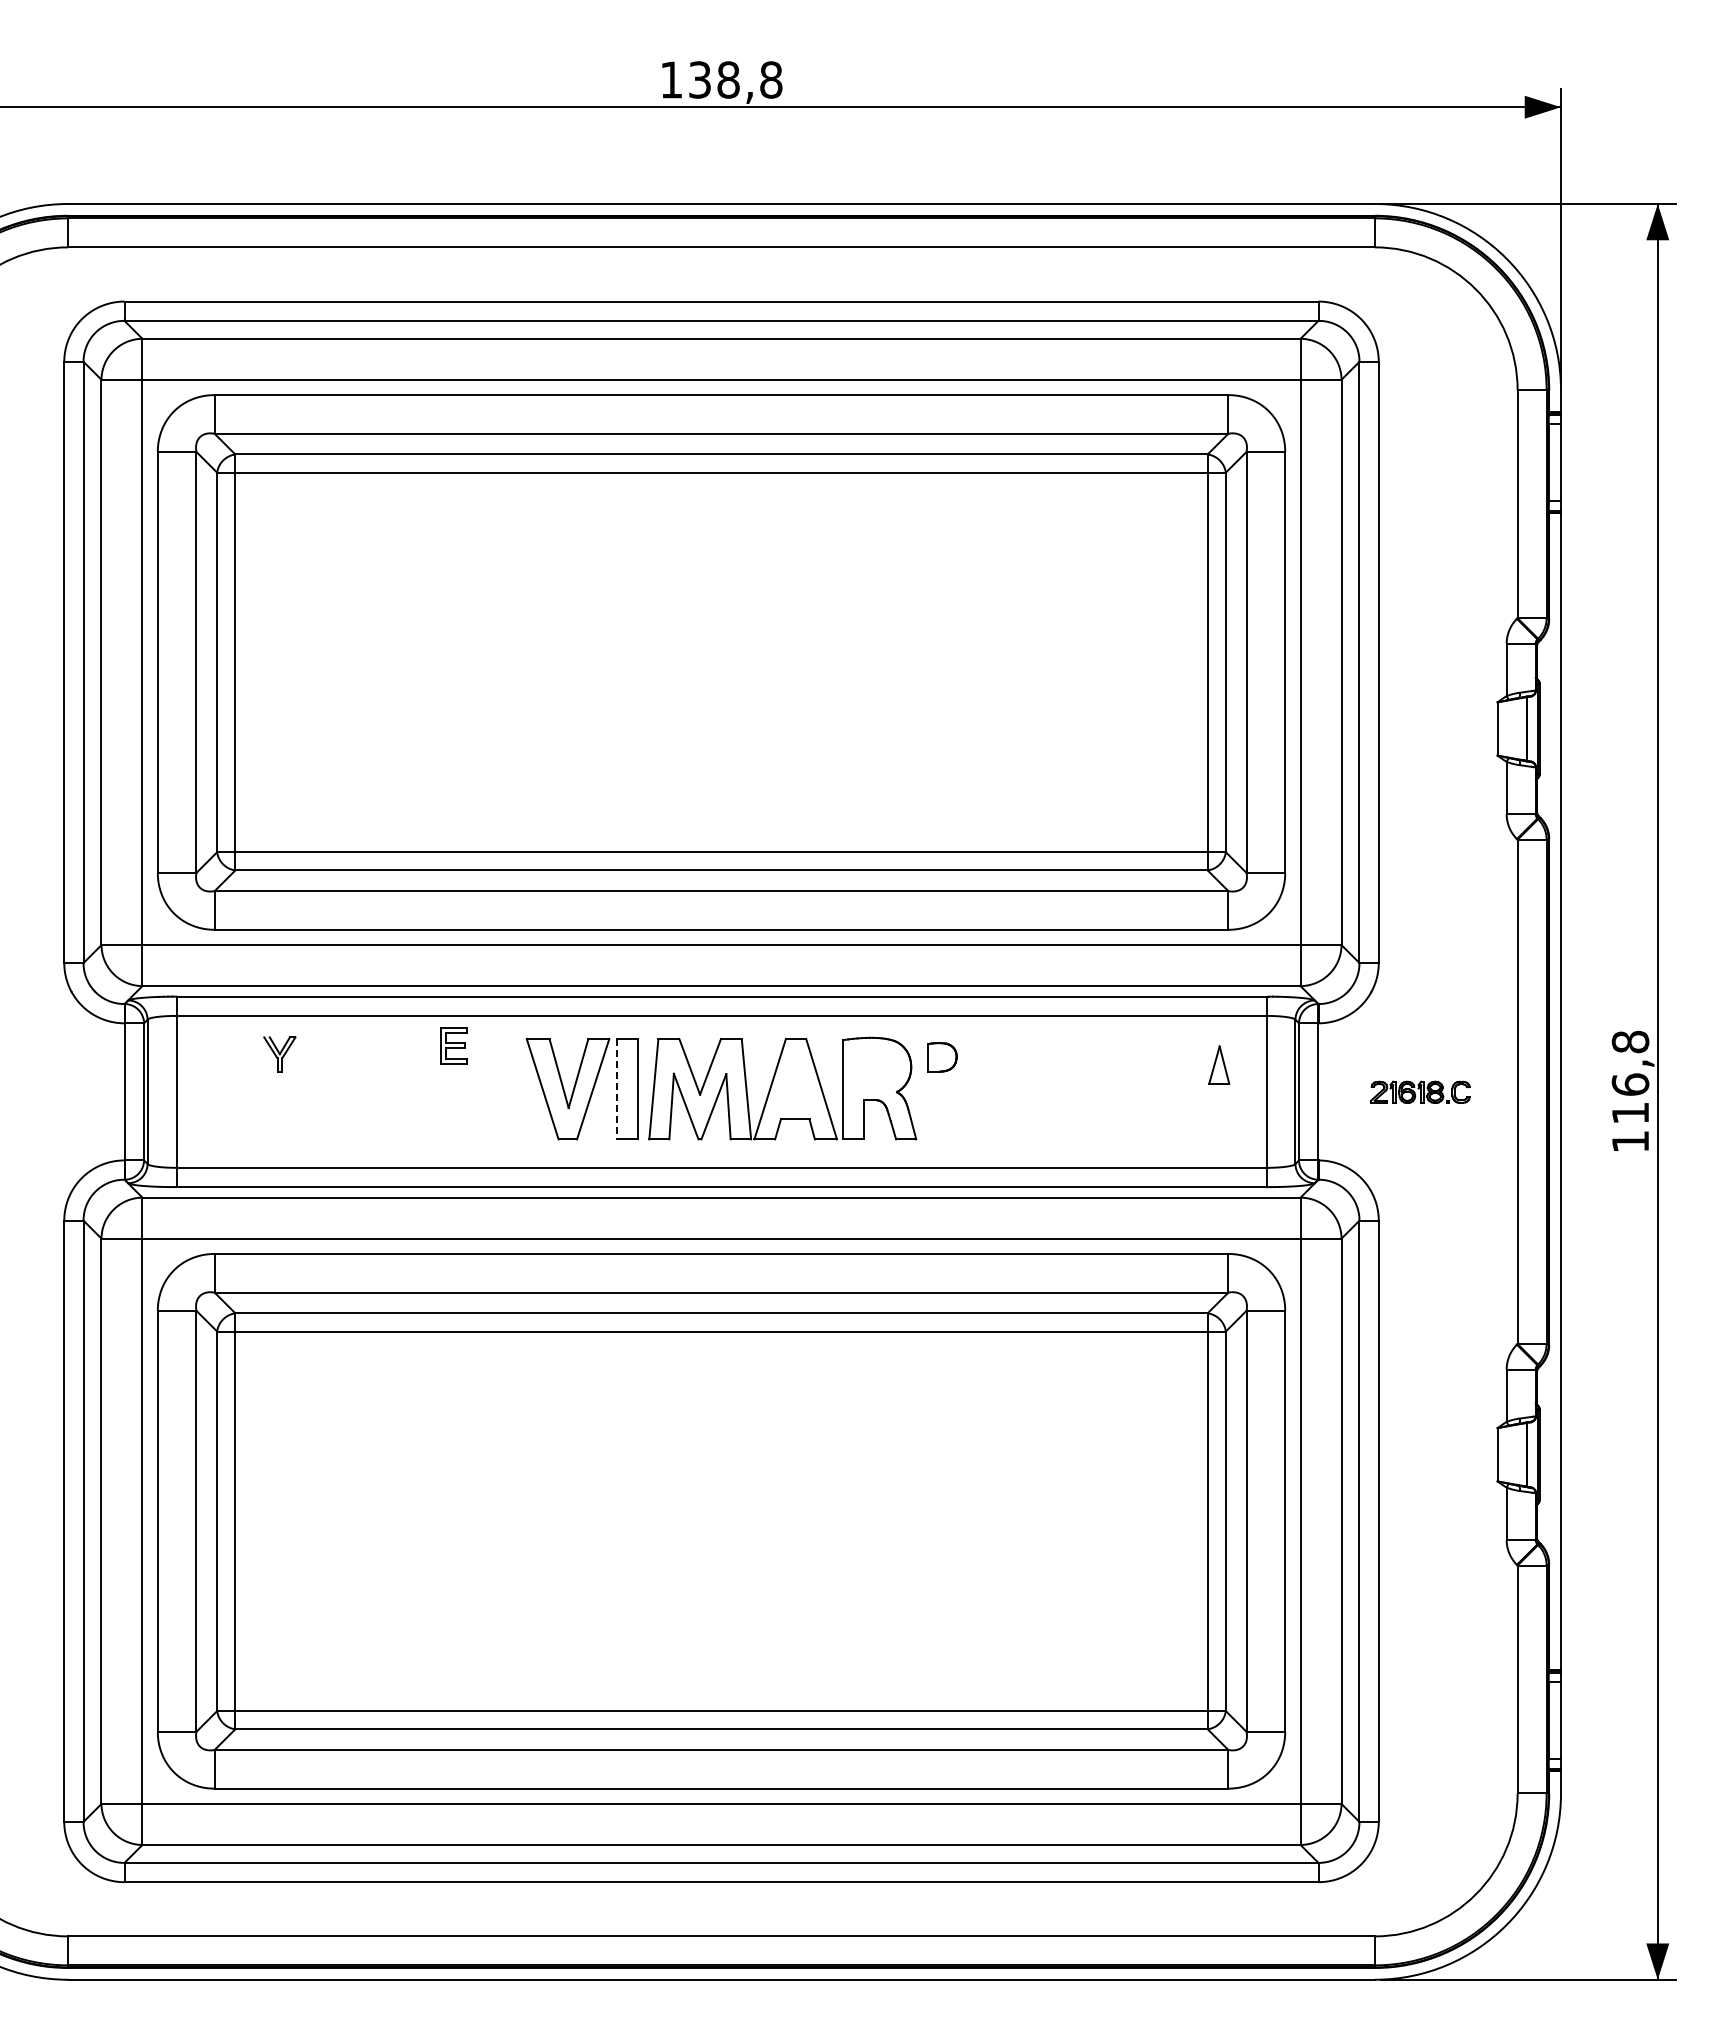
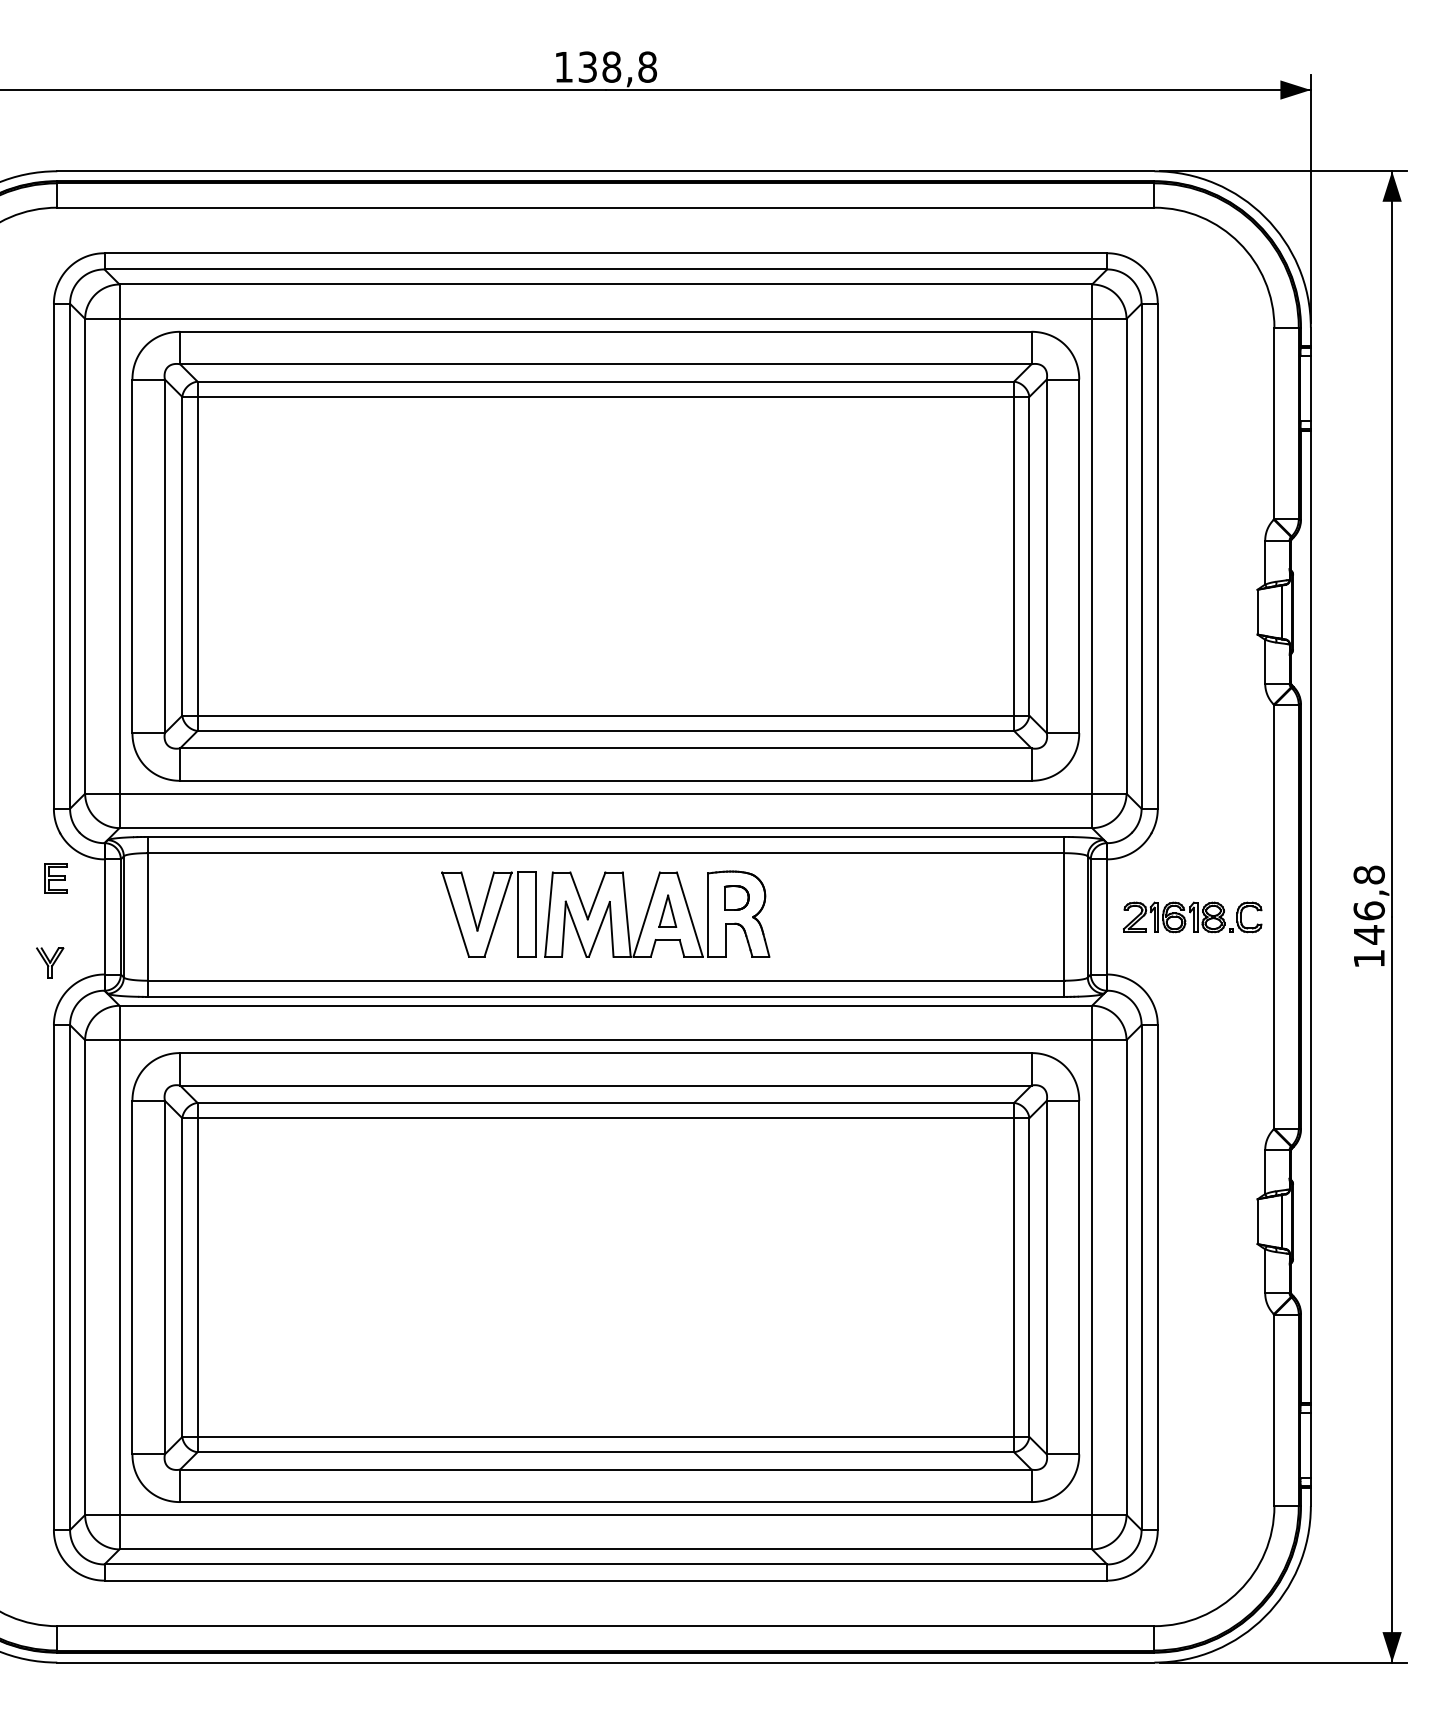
part: (453, 1045) -> (55, 877), moved
part: (279, 1054) -> (49, 962), moved
part: (942, 1057) -> (736, 898), moved
part: (1219, 1064) -> (667, 910), moved
line: (617, 1089) -> (518, 914), dashed -> solid
part: (1420, 1091) -> (1192, 916), size x1.67
text: (1630, 1113) -> (1369, 935), 116,8 -> 146,8

